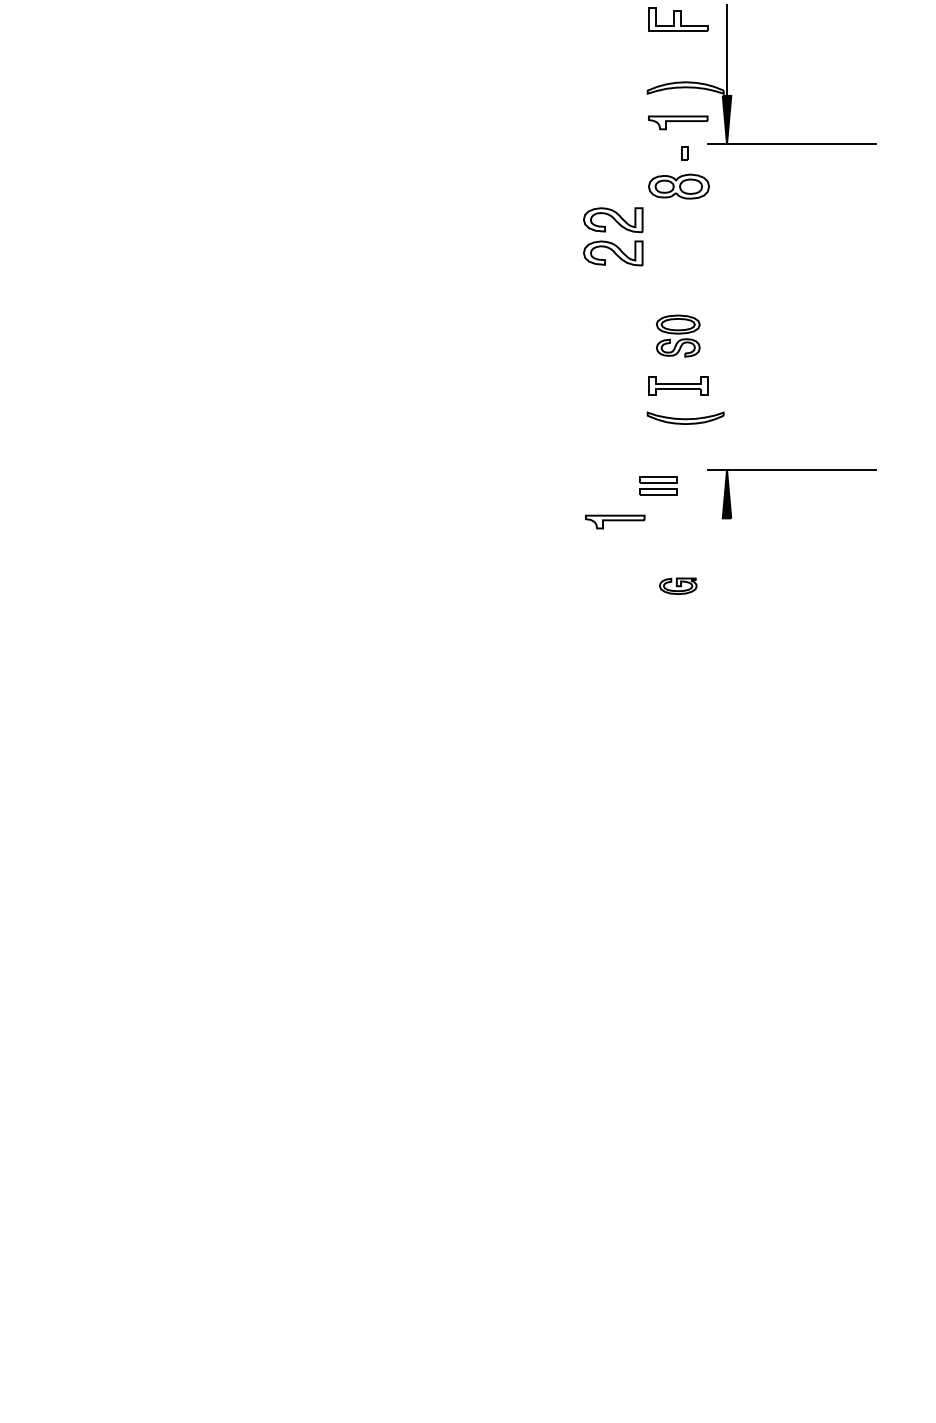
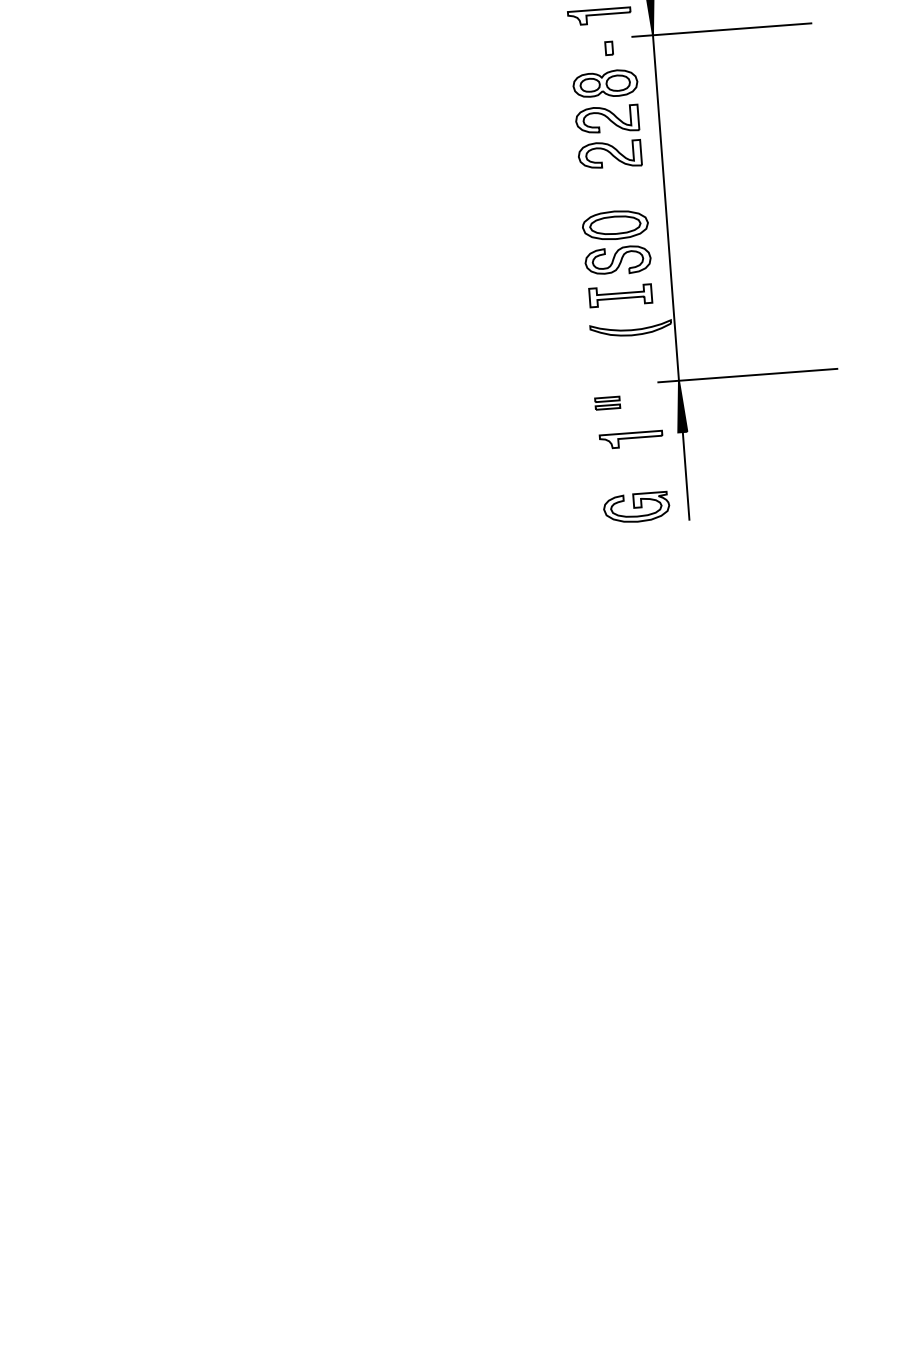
part: (612, 242) -> (608, 143), moved
line: (727, 307) -> (666, 208), added
part: (677, 335) -> (615, 242), size x1.43
part: (658, 485) -> (607, 402), size x0.62
part: (615, 521) -> (631, 439), moved
line: (727, 559) -> (686, 475), added
part: (677, 586) -> (635, 508), size x1.67

